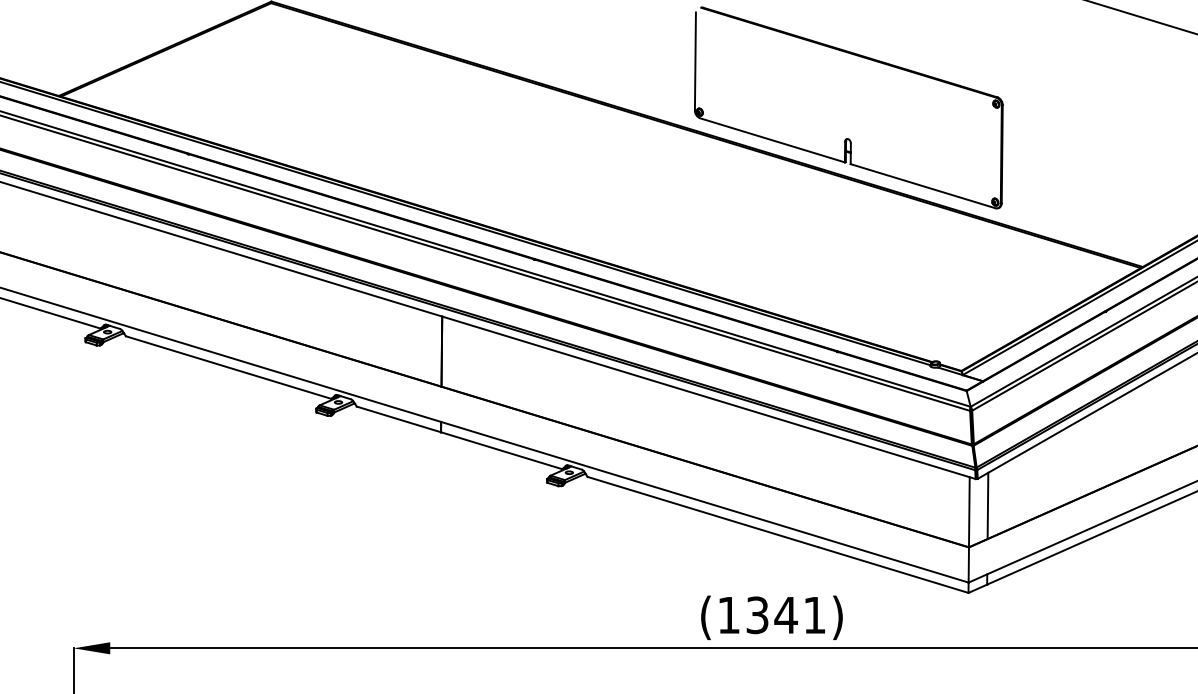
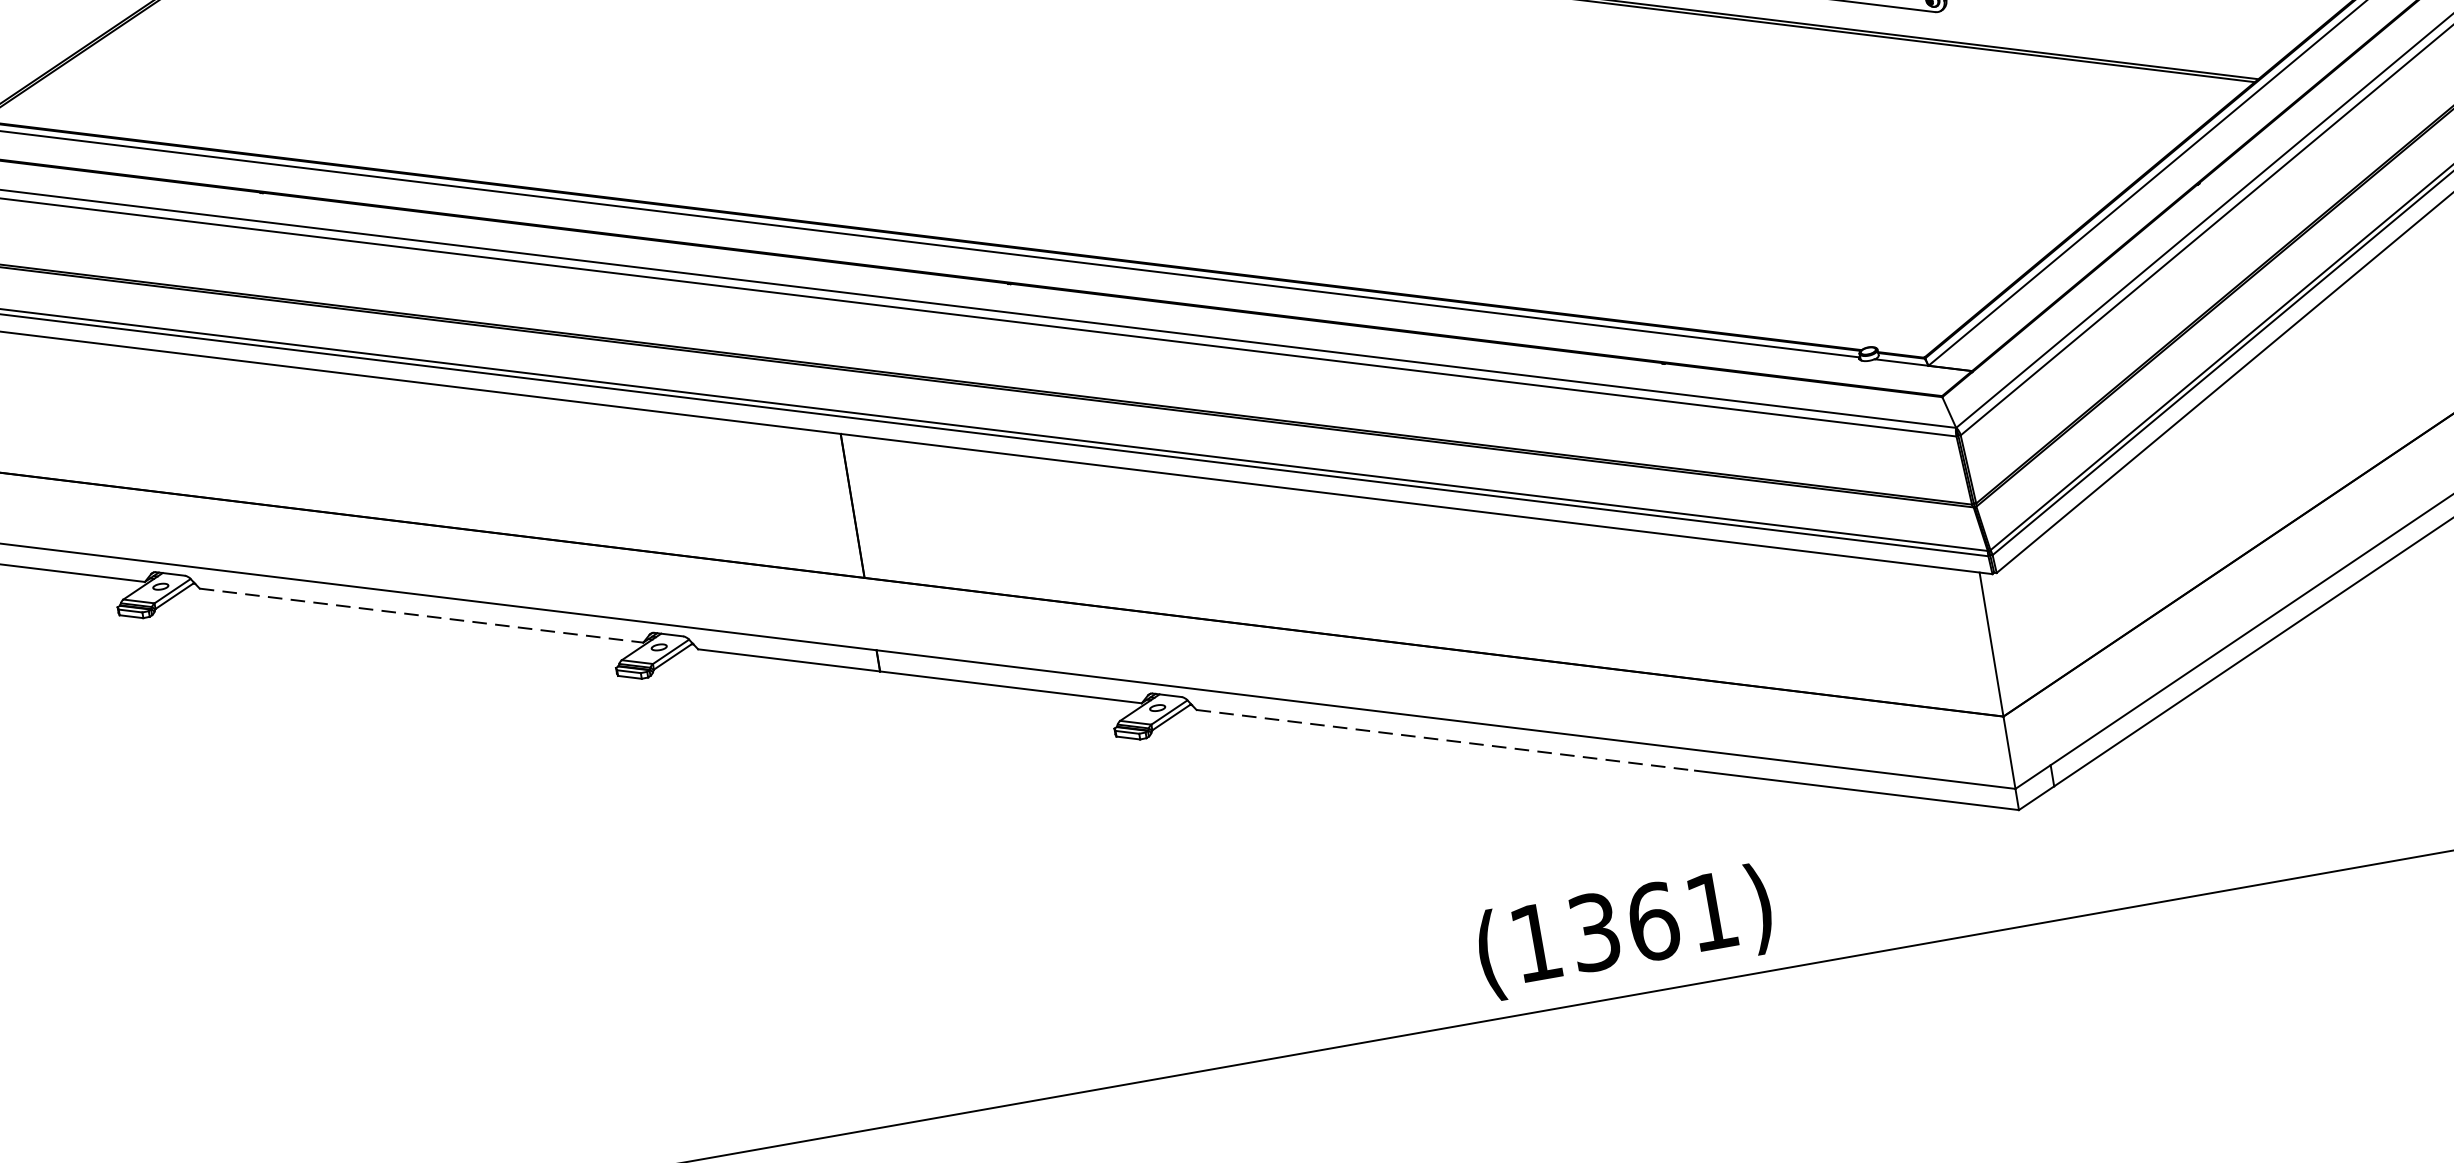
line: (229, 367) -> (423, 615), solid -> dashed
line: (987, 505) -> (2026, 624), removed
line: (703, 512) -> (1446, 741), solid -> dashed
text: (785, 615) -> (1652, 922), (1341) -> (1361)

